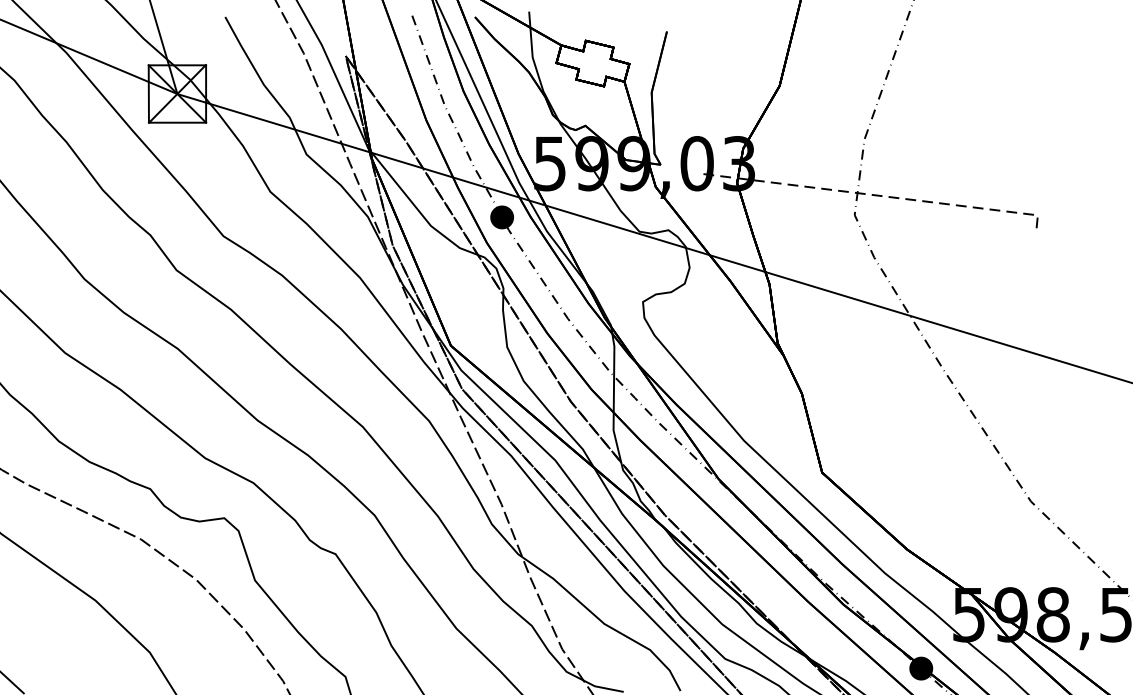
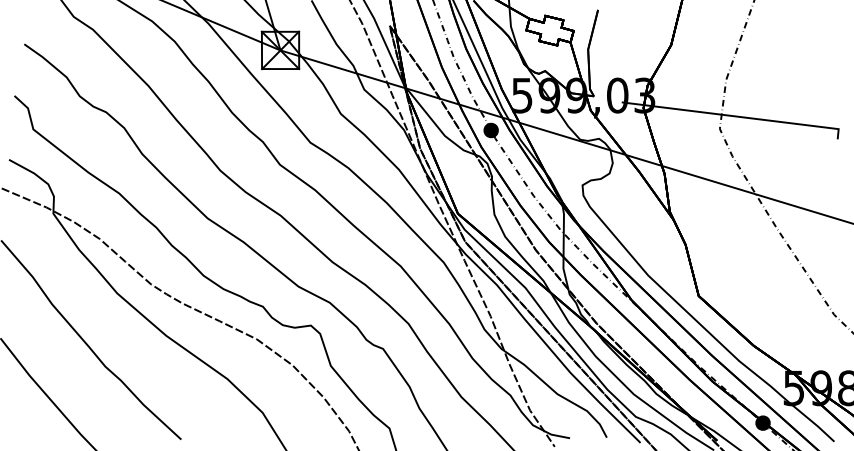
line: (880, 195) -> (736, 116), dashed -> solid

